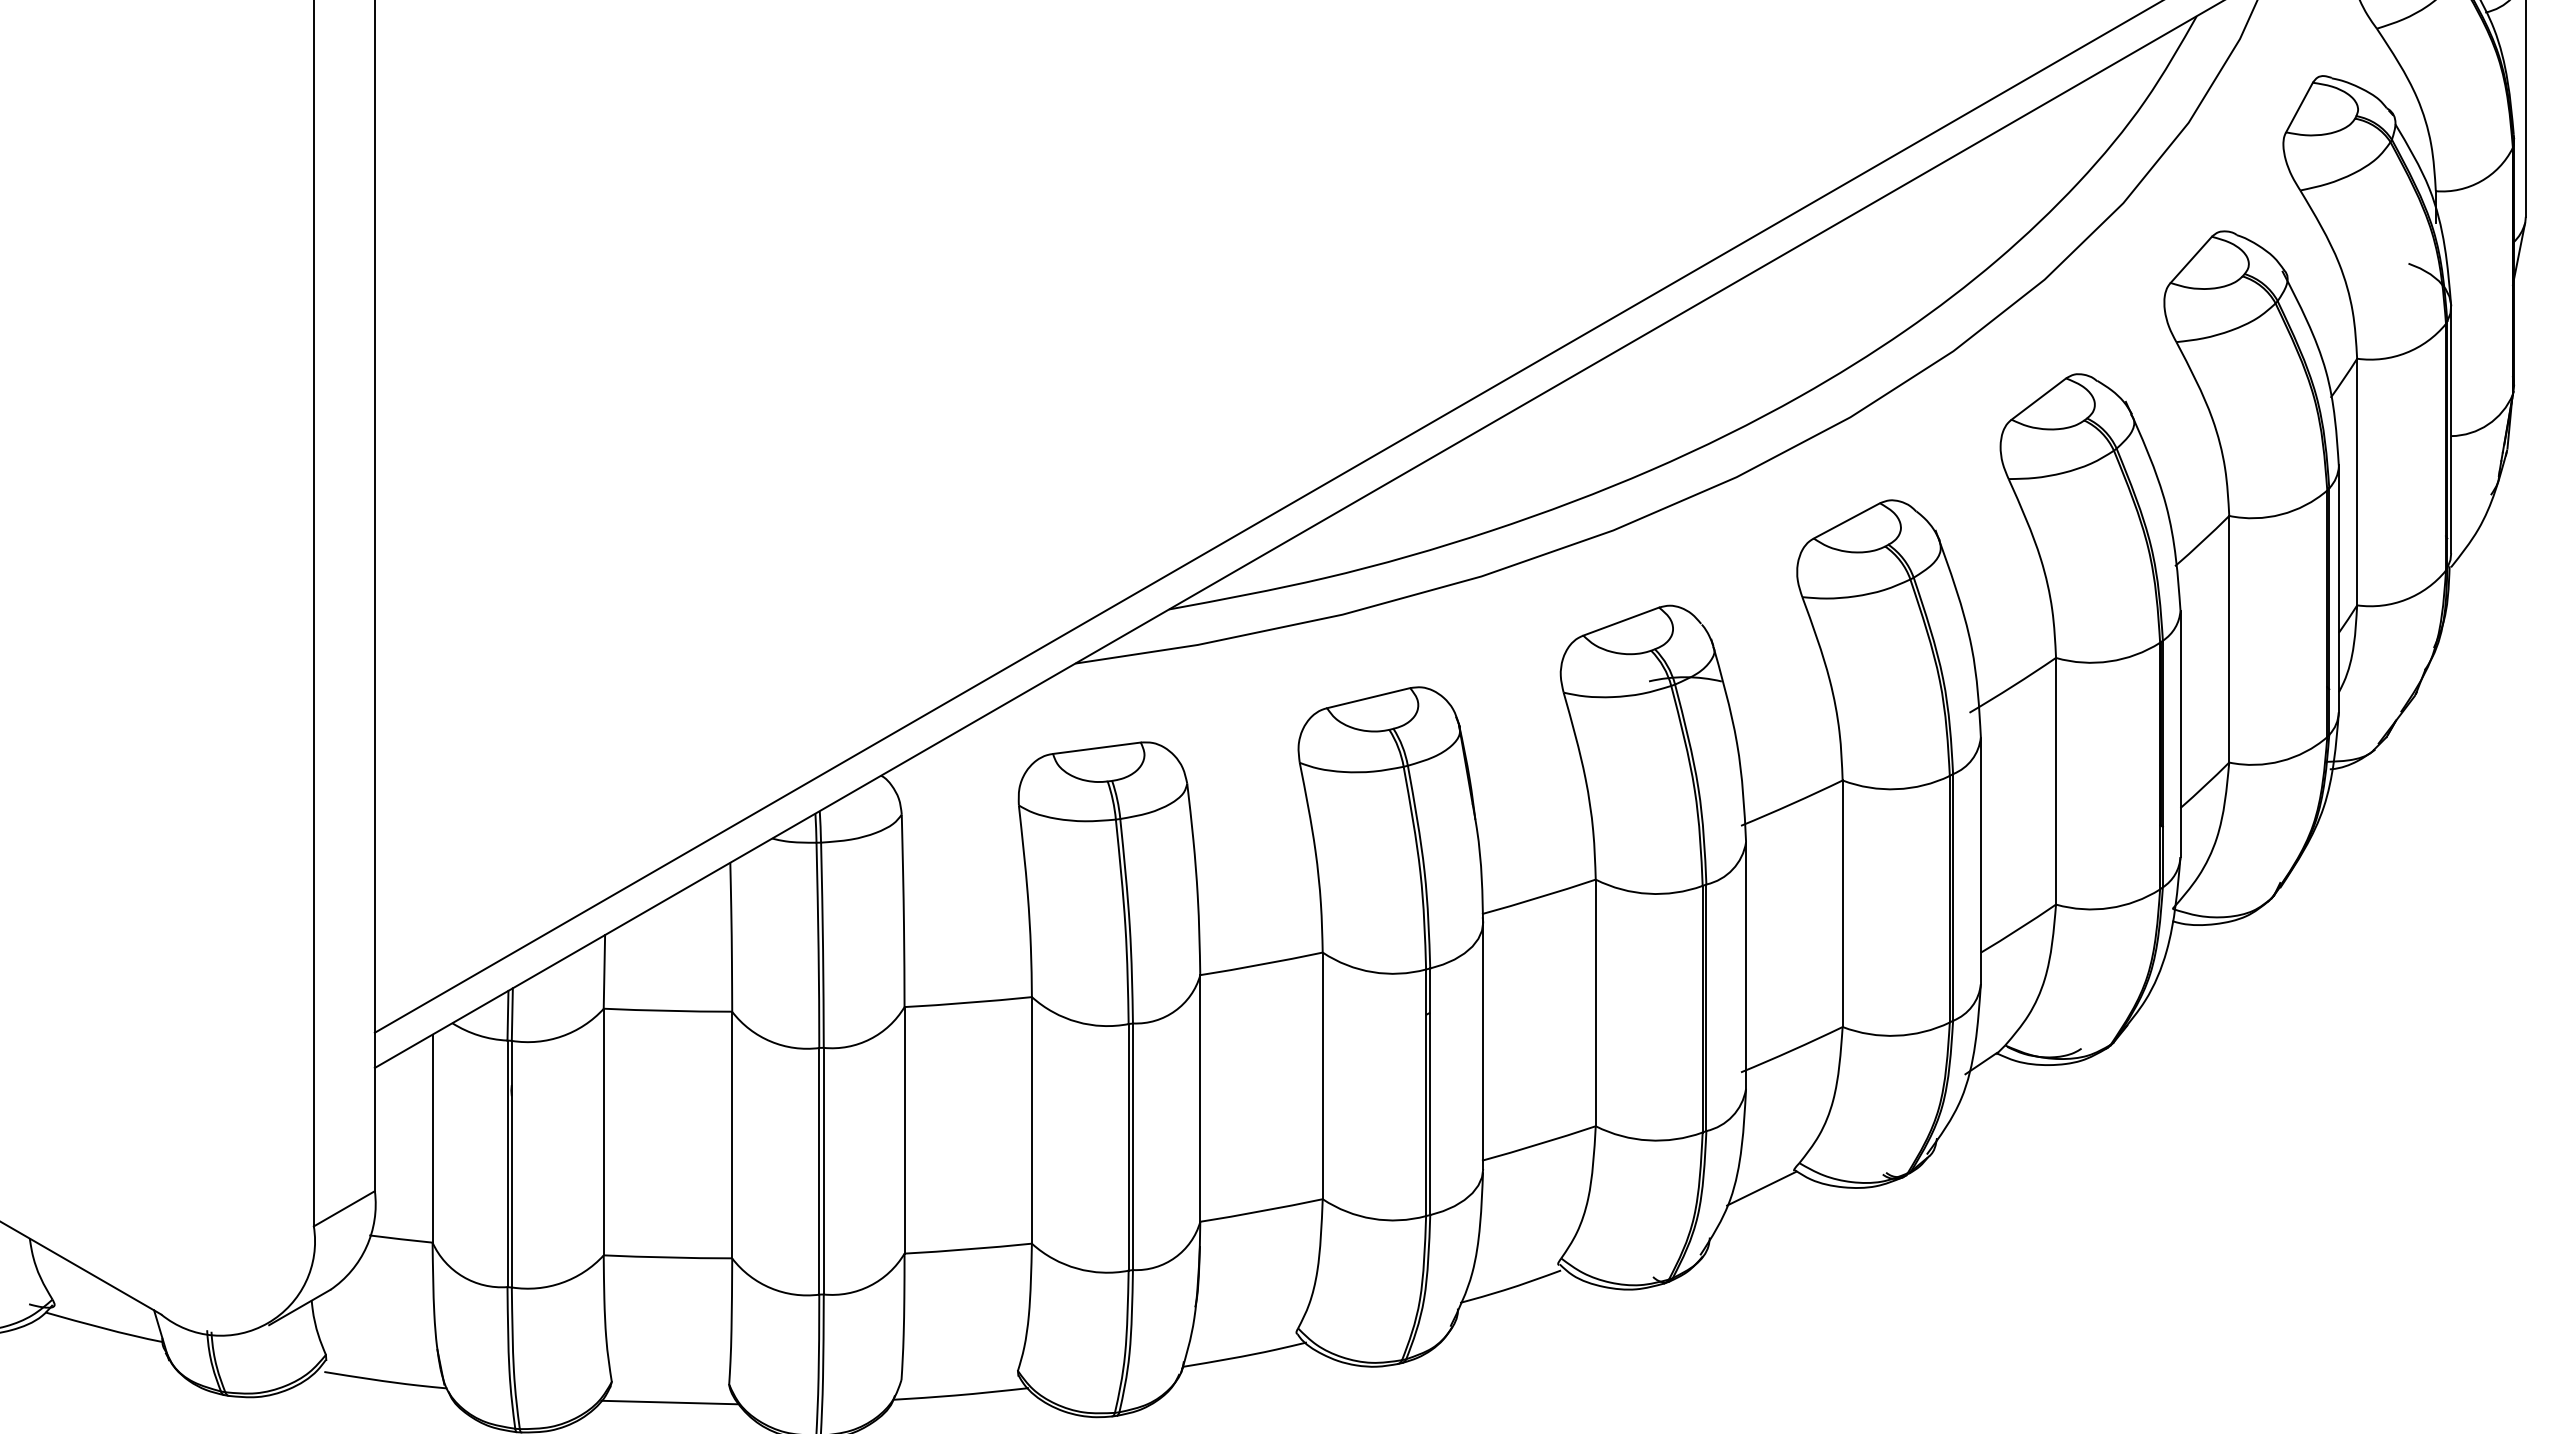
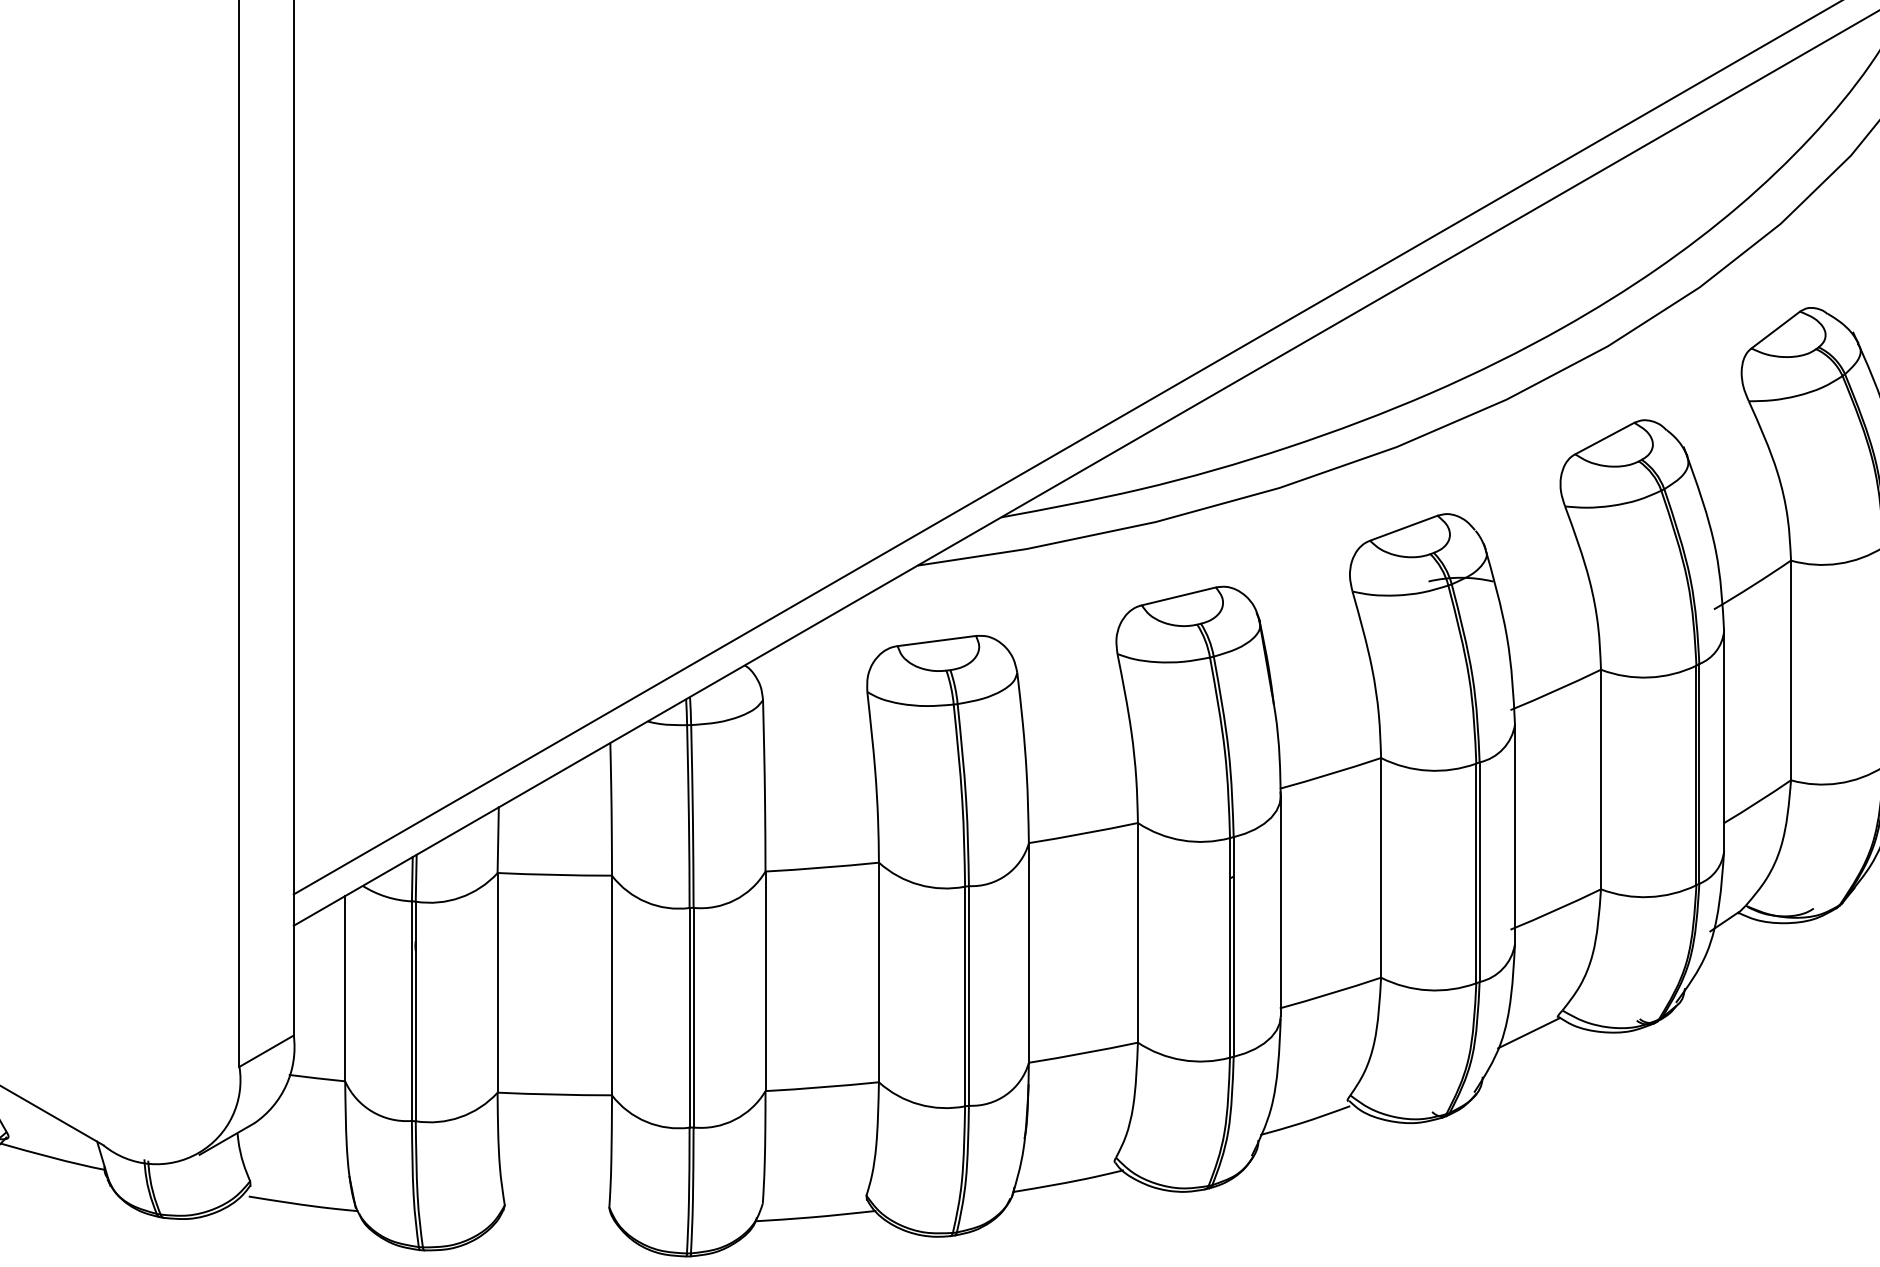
line: (669, 1402) -> (556, 1223), removed

